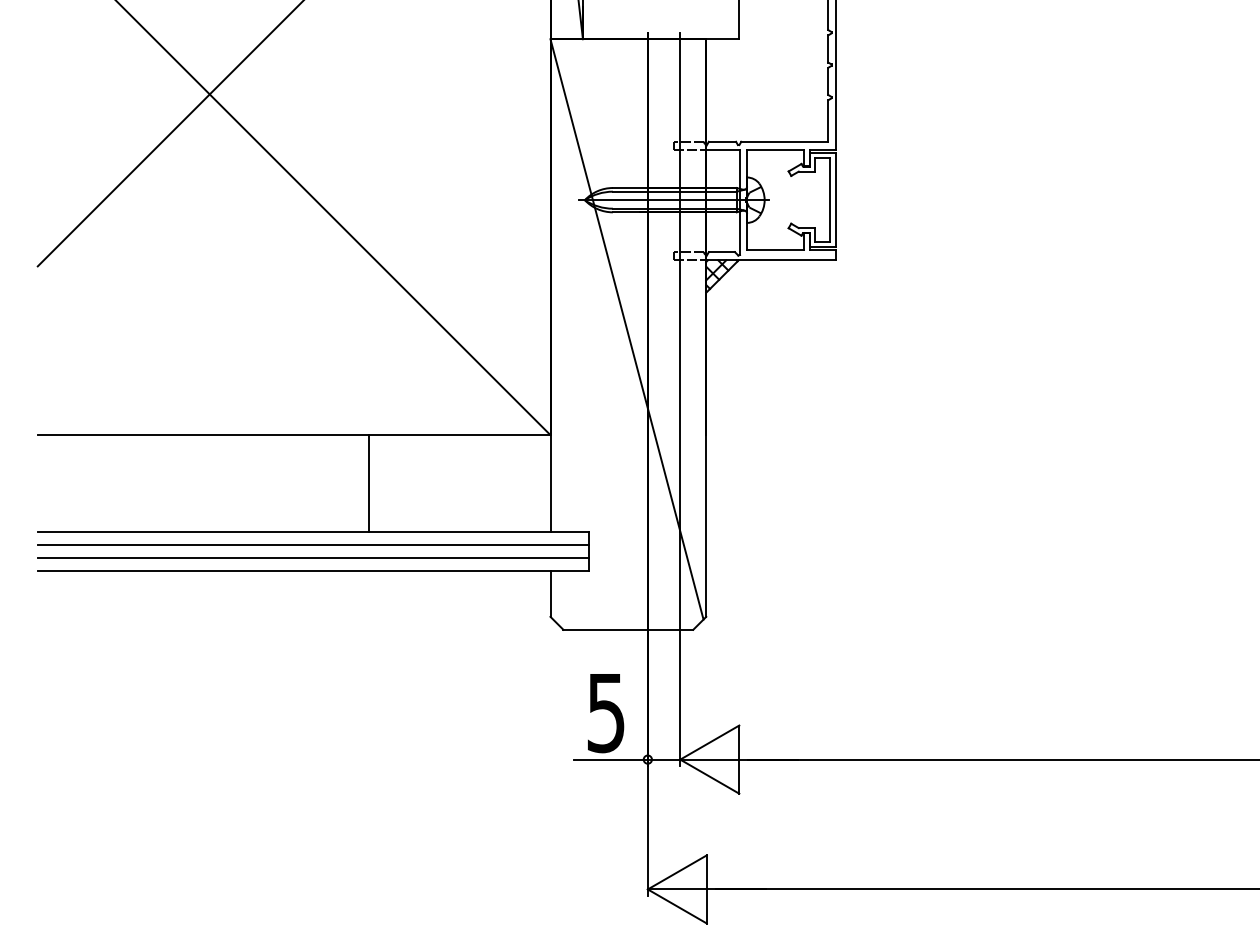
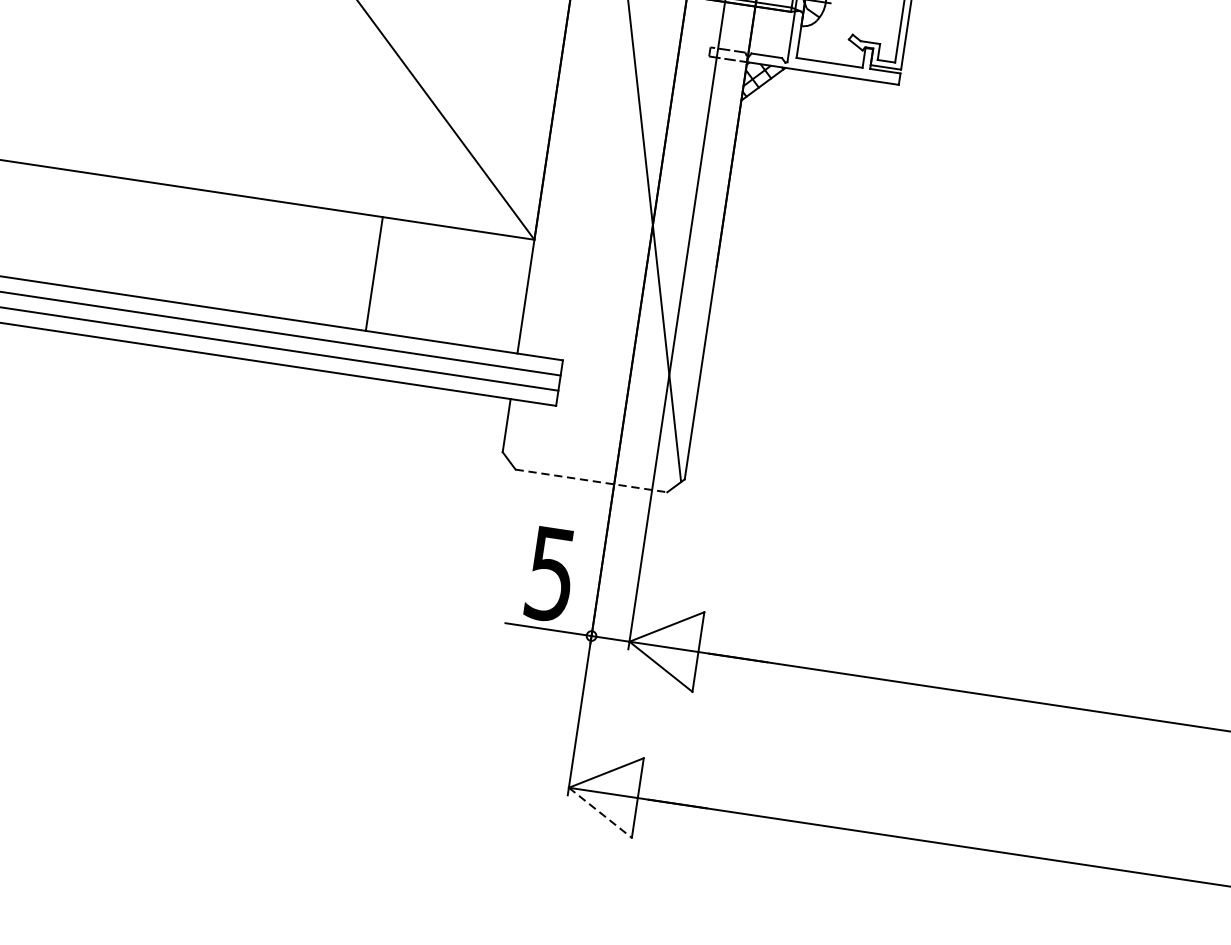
line: (368, 483) -> (374, 273), moved
line: (628, 629) -> (591, 480), solid -> dashed
line: (677, 906) -> (600, 812), solid -> dashed

